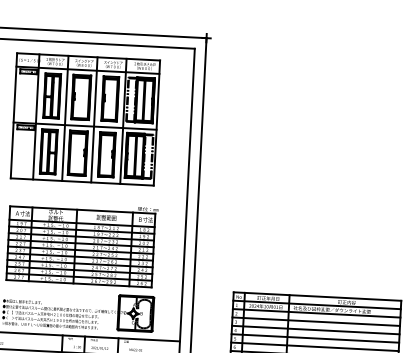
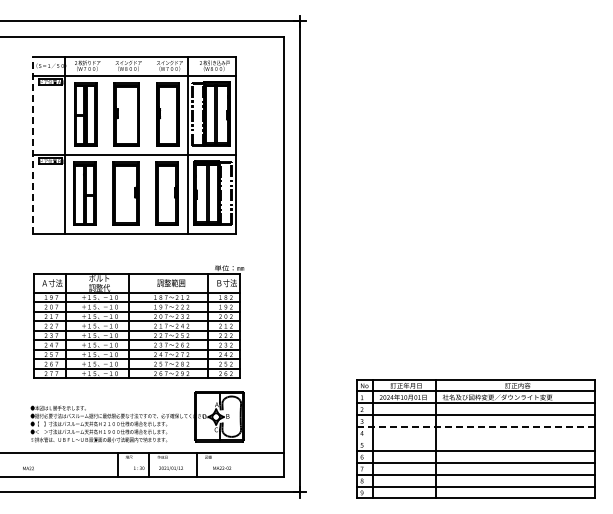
line: (13, 115) -> (32, 145), solid -> dashed
line: (65, 118) -> (105, 145), removed
line: (94, 120) -> (146, 145), removed
line: (315, 330) -> (475, 427), solid -> dashed
line: (315, 338) -> (475, 438), removed

